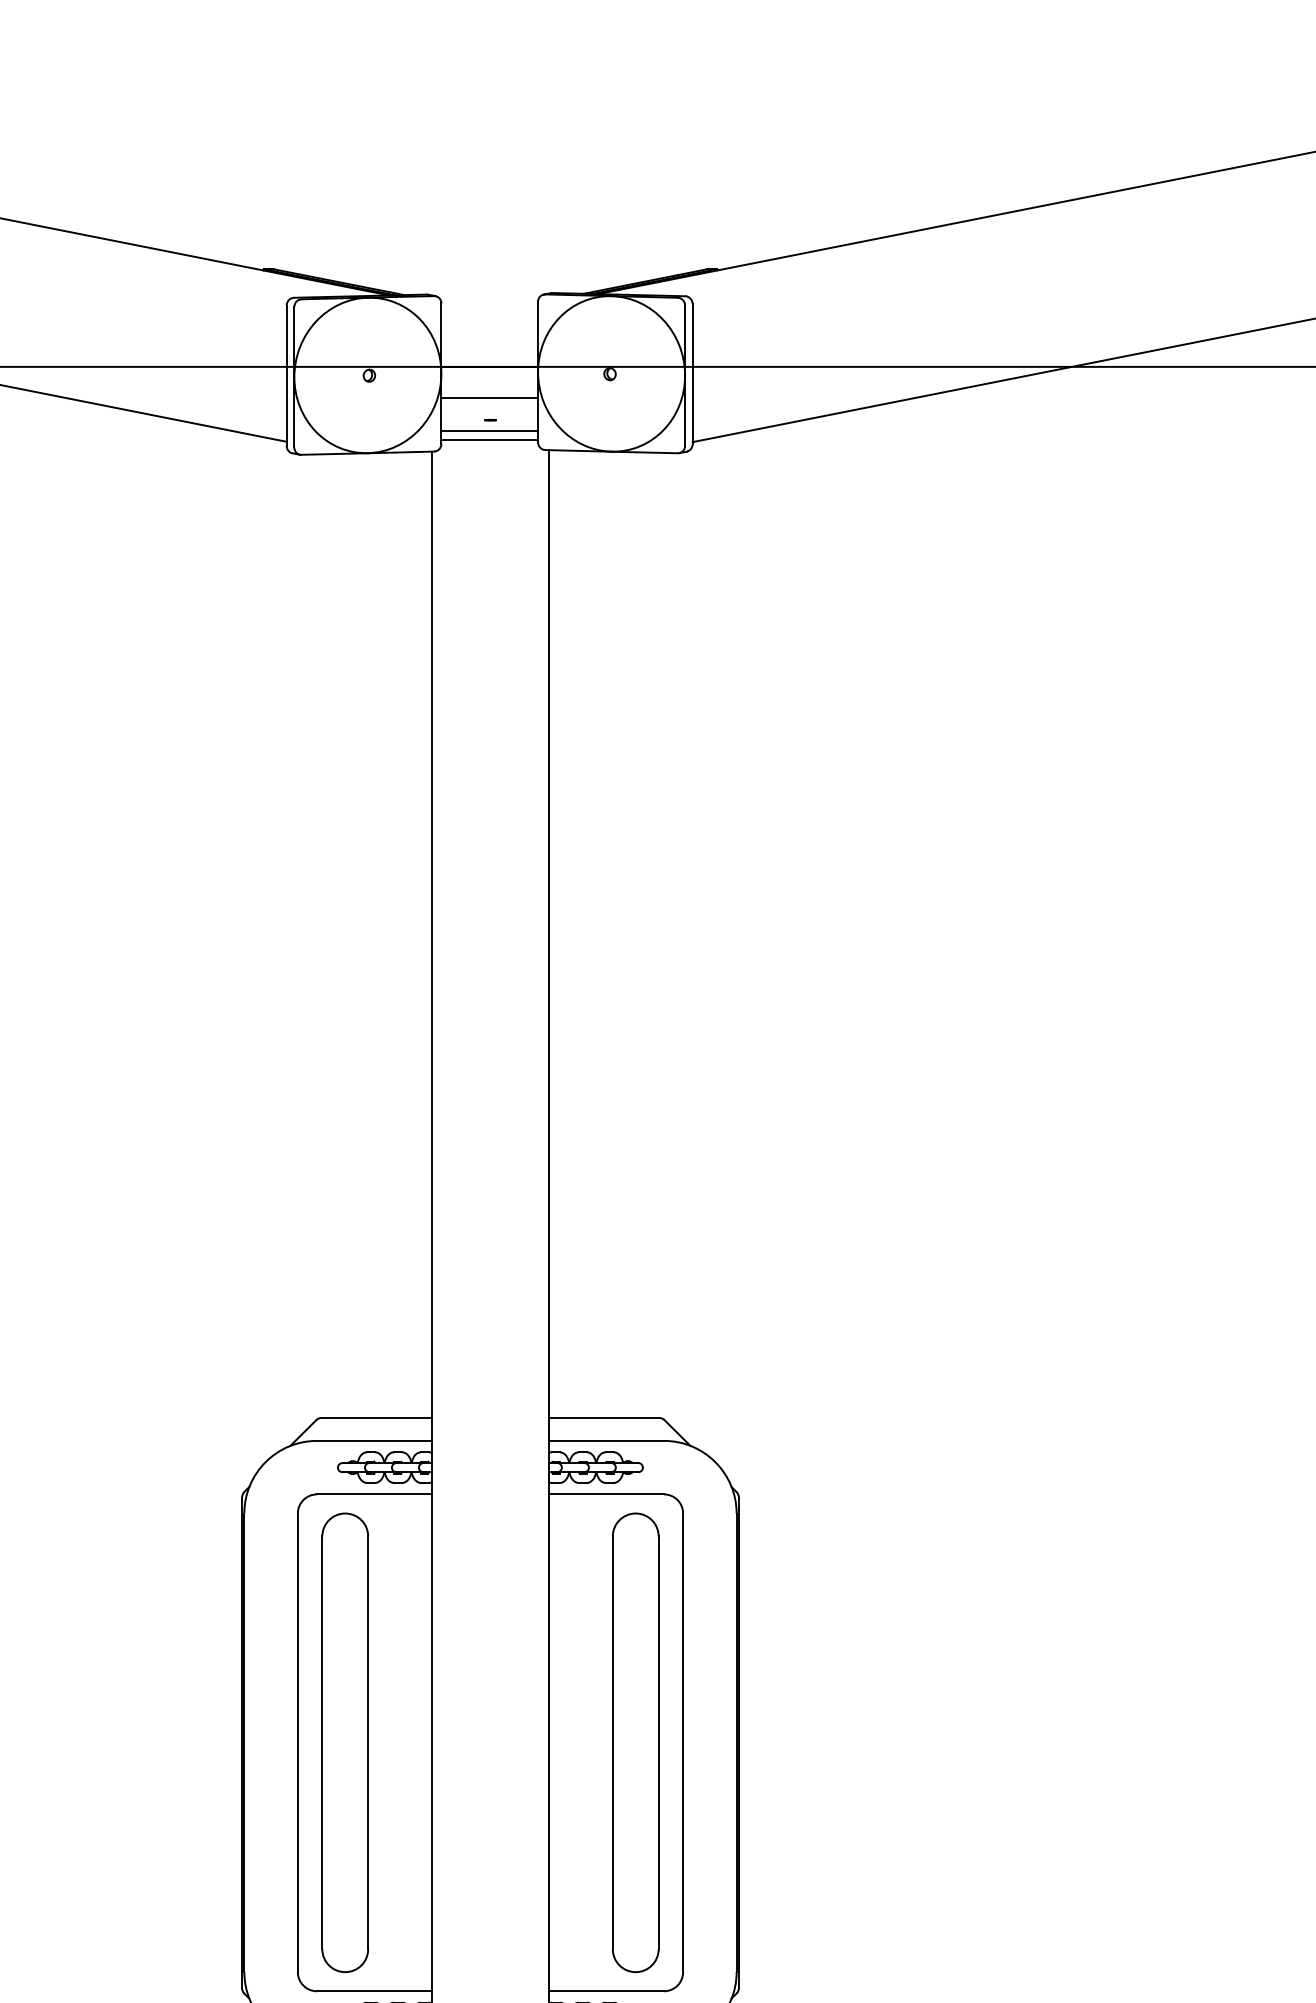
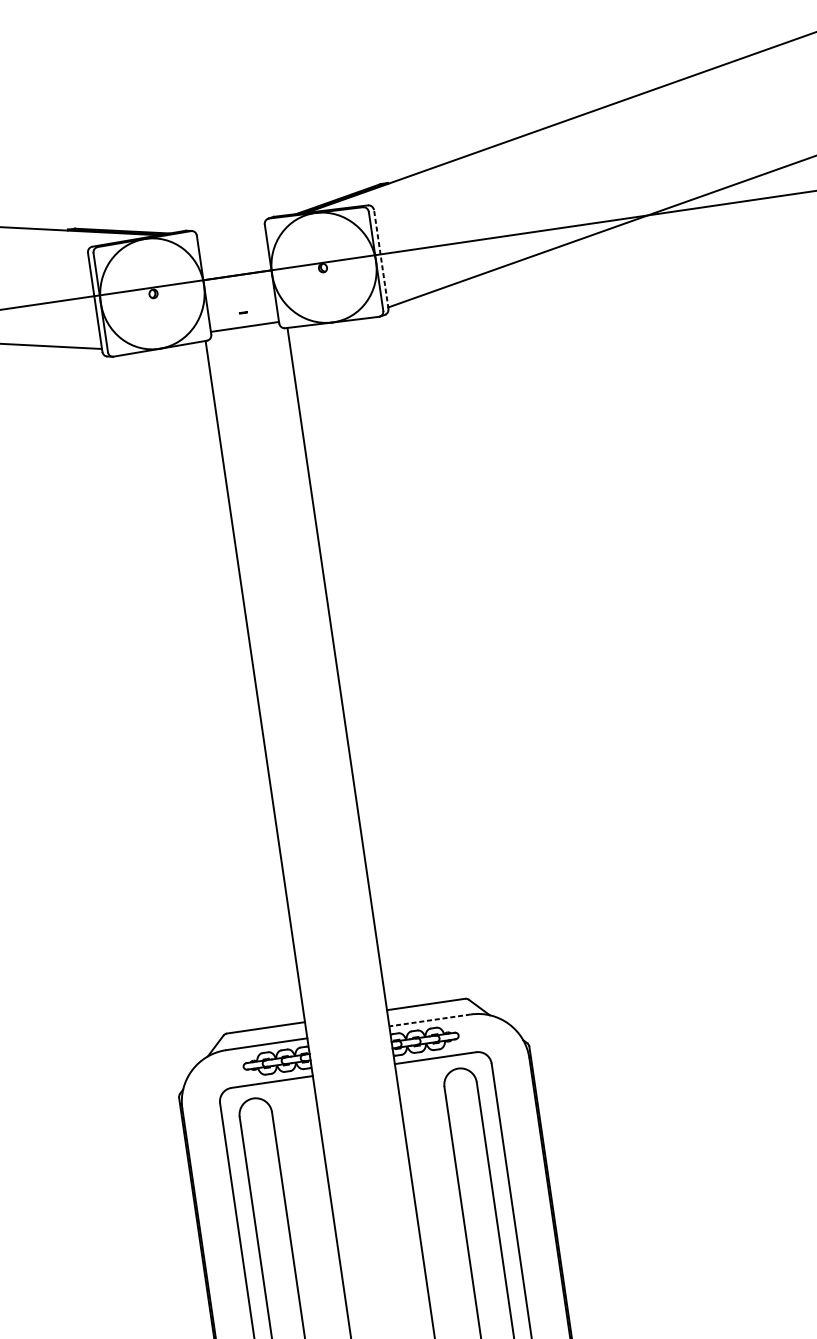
line: (692, 373) -> (381, 259), solid -> dashed
line: (489, 398) -> (240, 297), removed
line: (489, 430) -> (243, 320), removed
line: (606, 1440) -> (430, 1020), solid -> dashed

